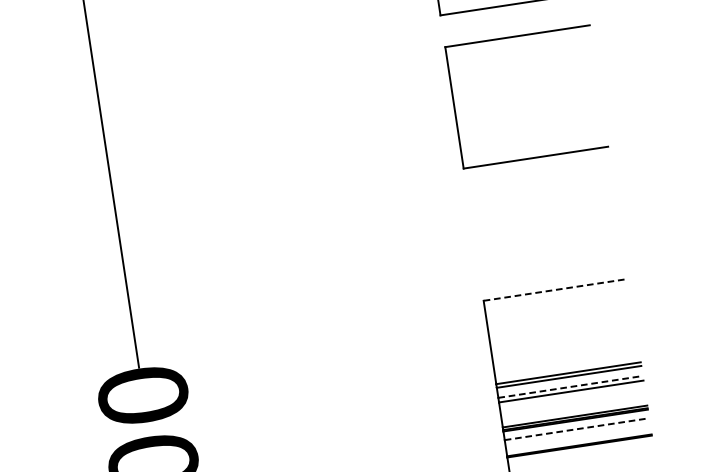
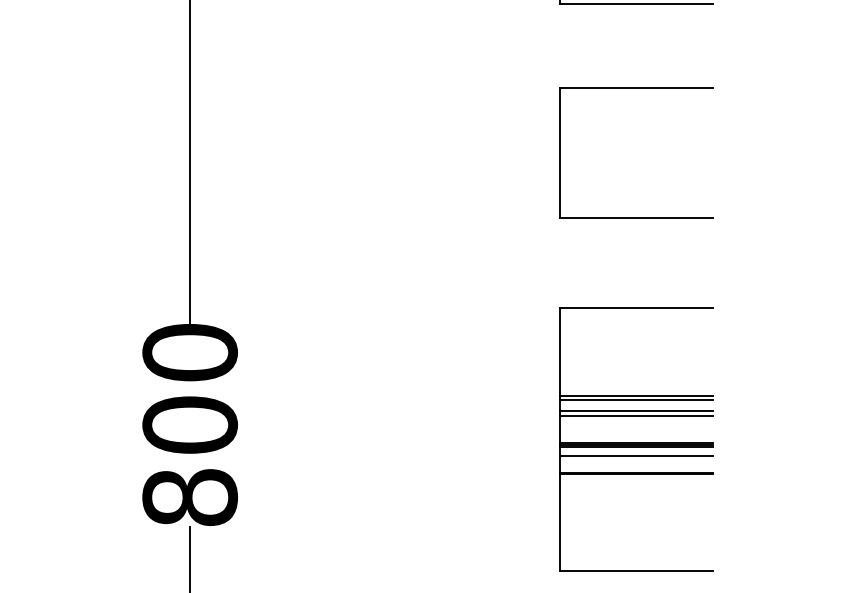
part: (517, 36) -> (636, 88), moved
line: (555, 289) -> (636, 307), dashed -> solid
line: (570, 387) -> (636, 411), dashed -> solid
line: (577, 429) -> (636, 456), dashed -> solid

